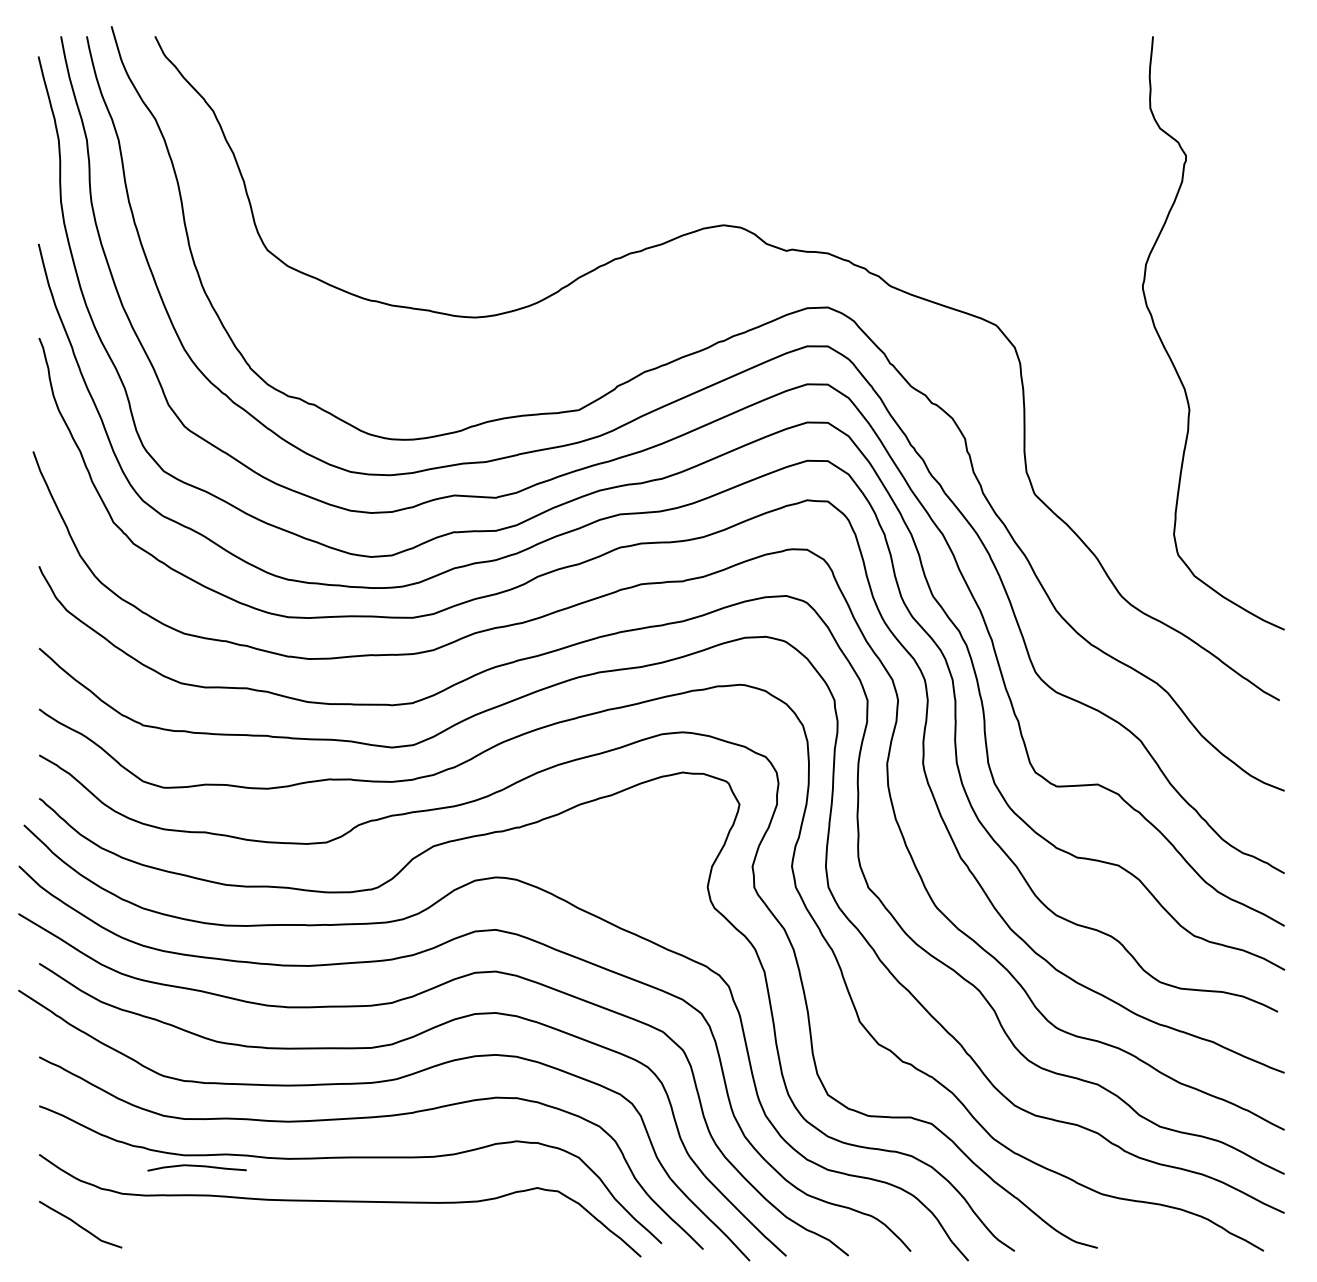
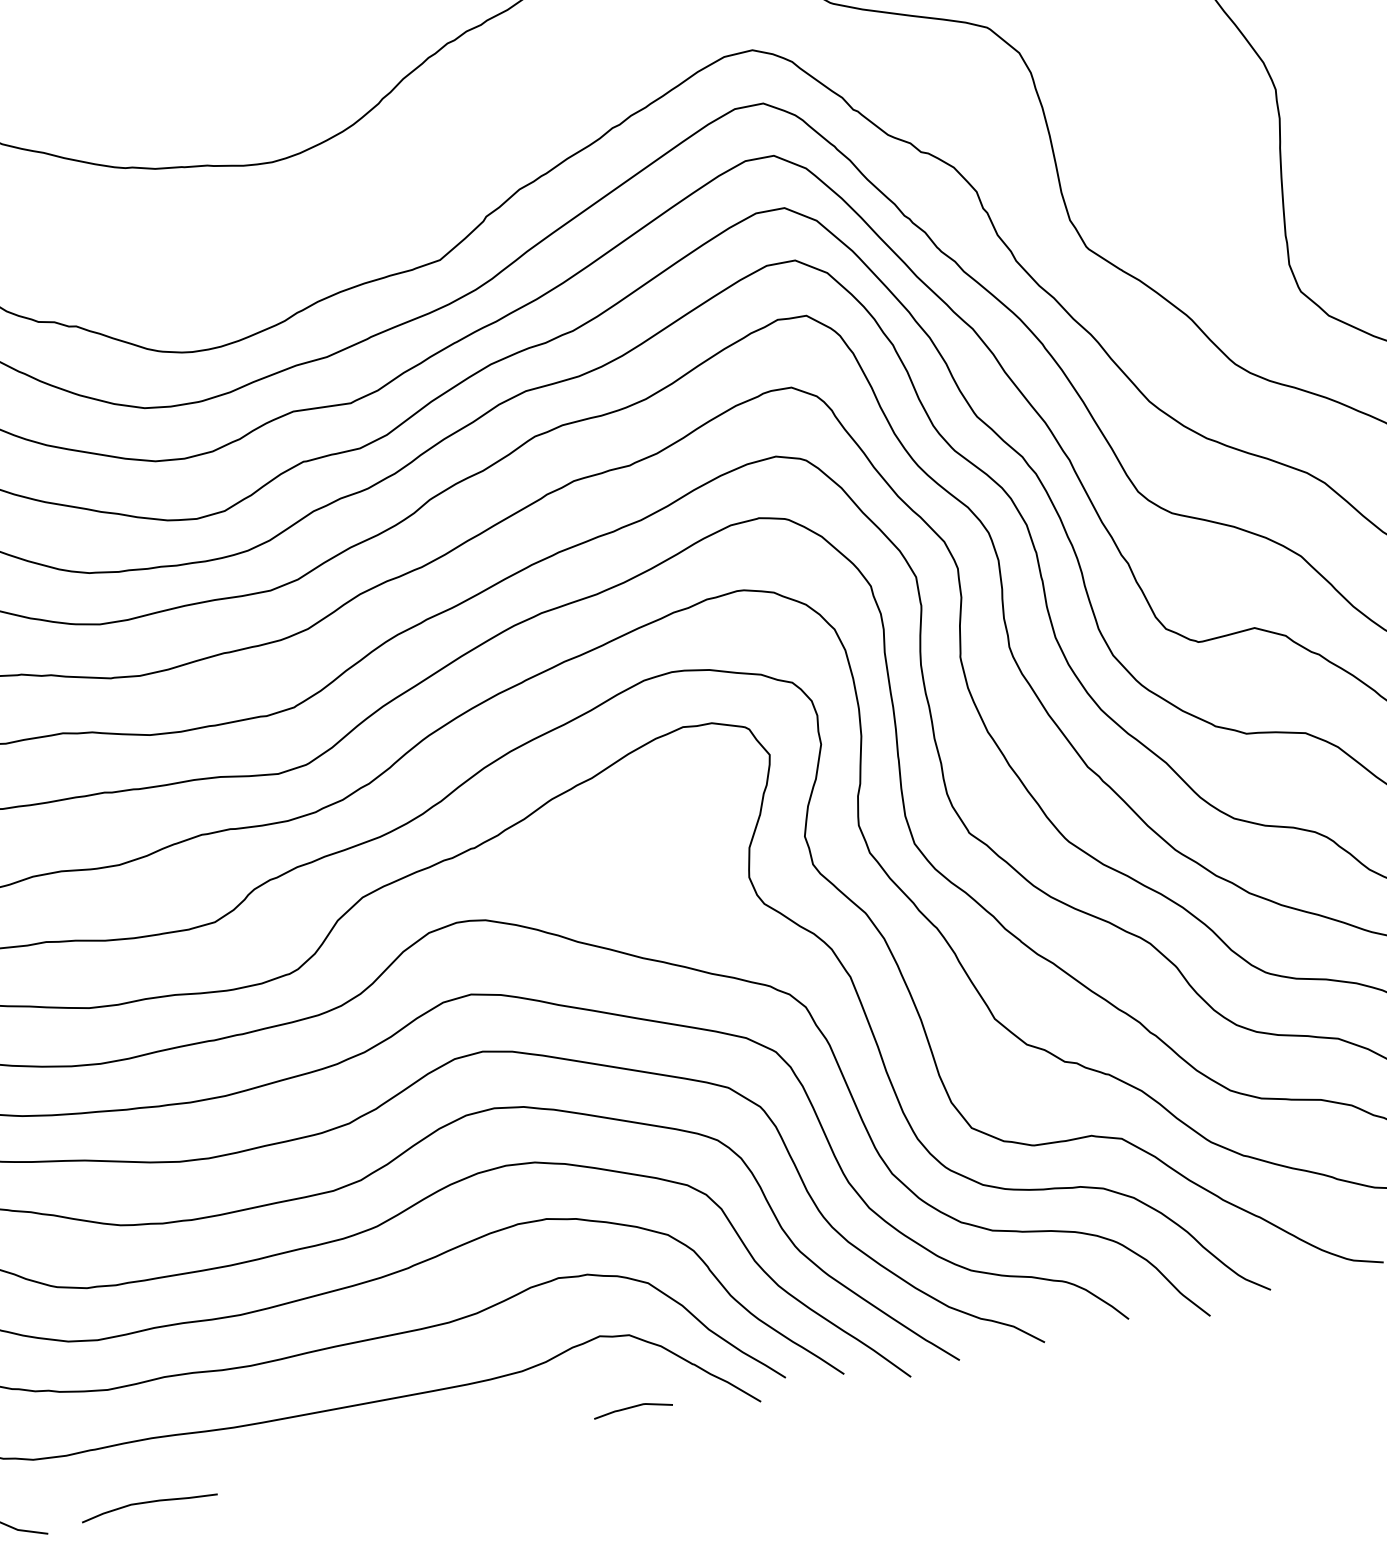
curve: (196, 1166) -> (147, 1503), moved
curve: (549, 1243) -> (631, 1408), added

